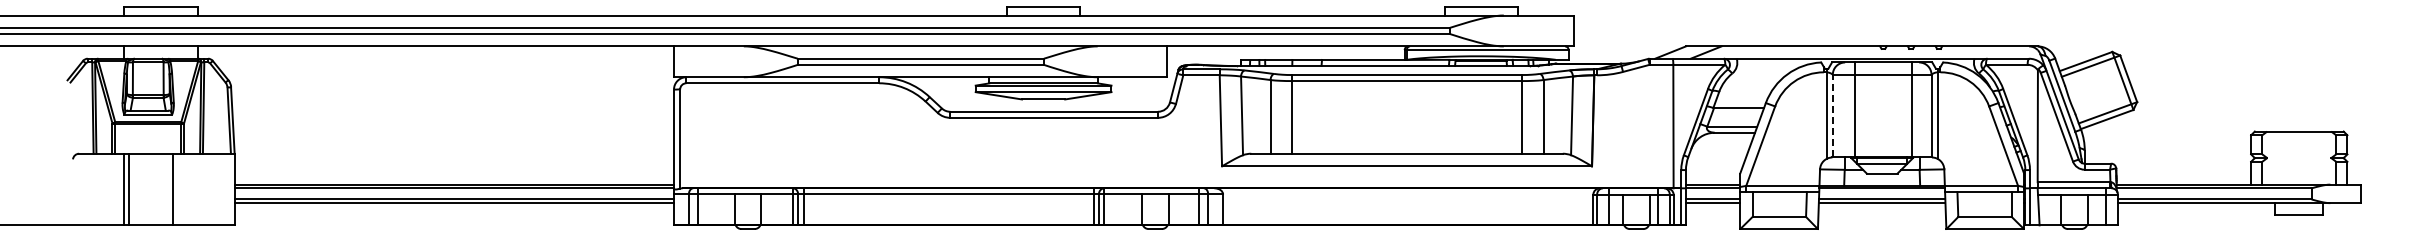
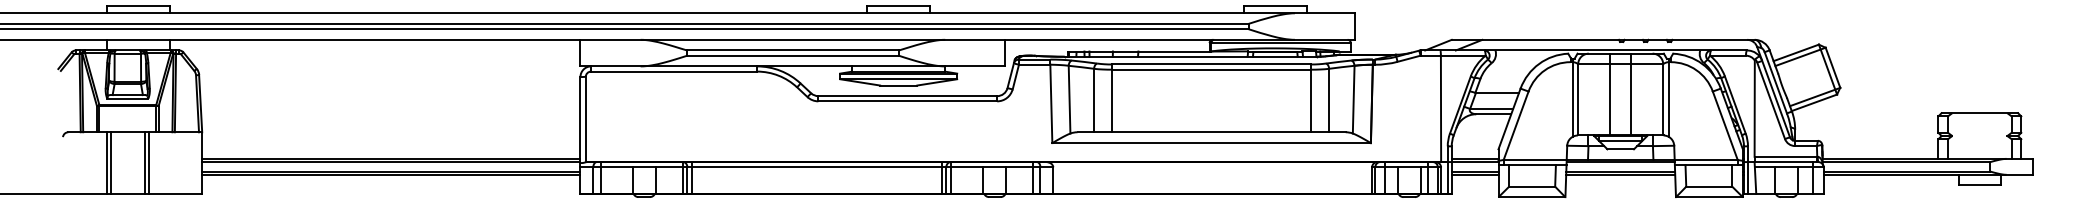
line: (1854, 109) -> (1609, 94), moved
line: (1911, 109) -> (1631, 94), moved
line: (1832, 115) -> (1577, 99), dashed -> solid
line: (168, 189) -> (145, 163), added

